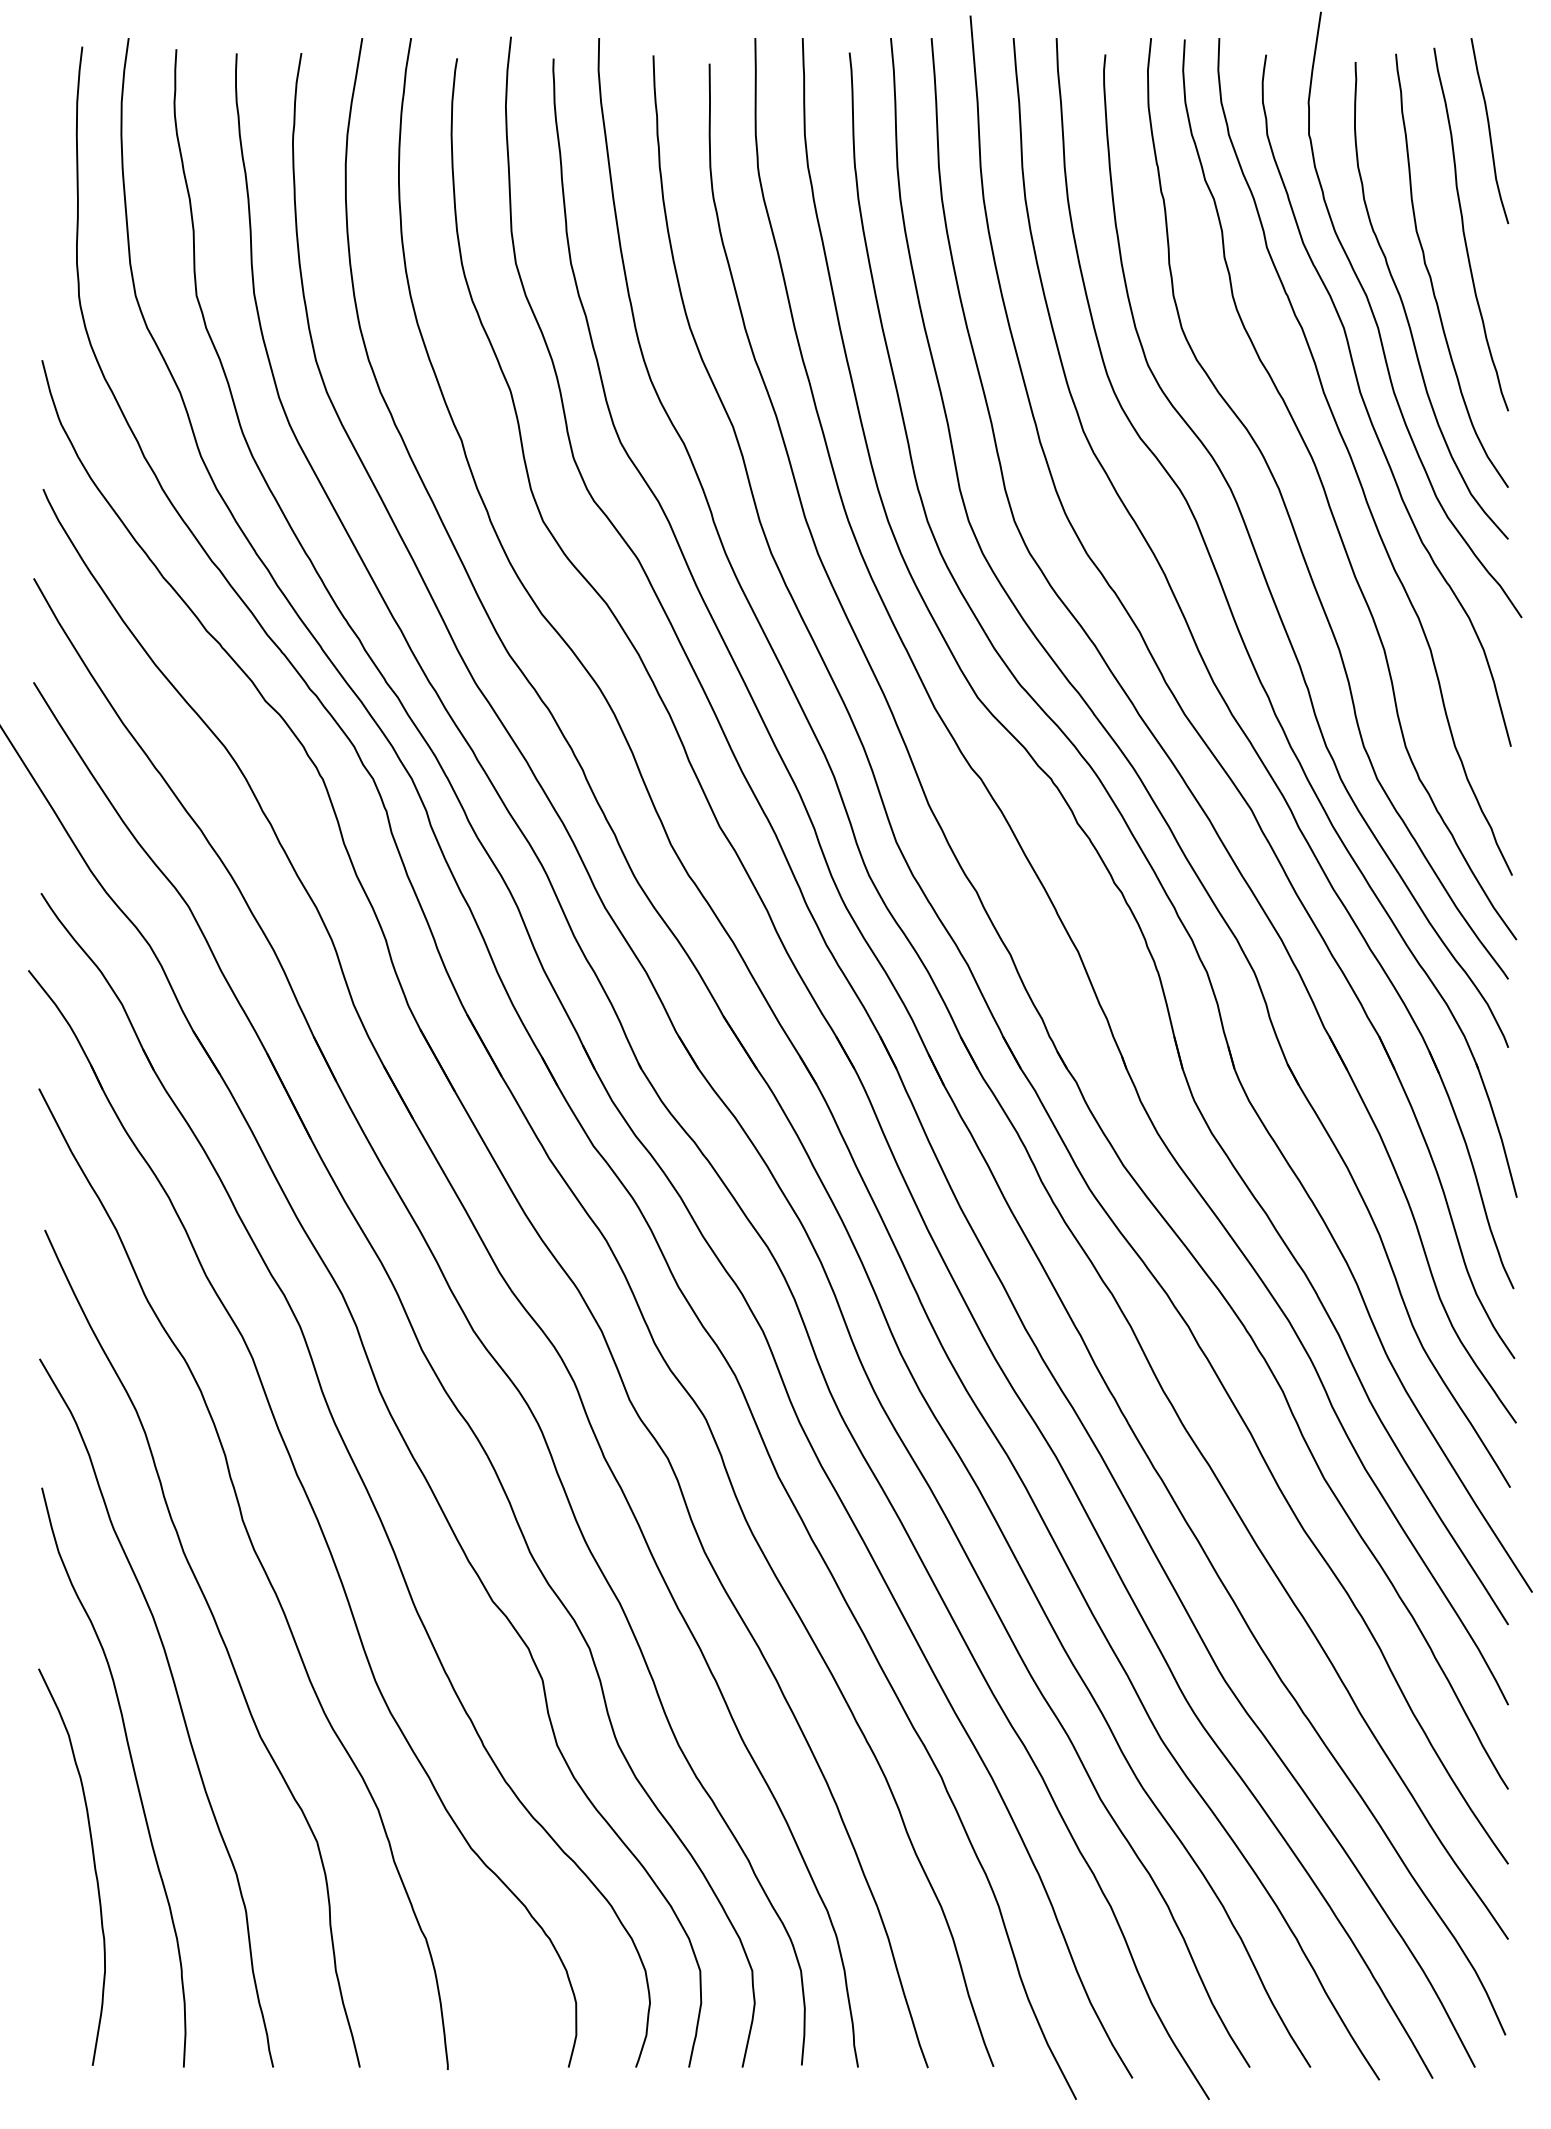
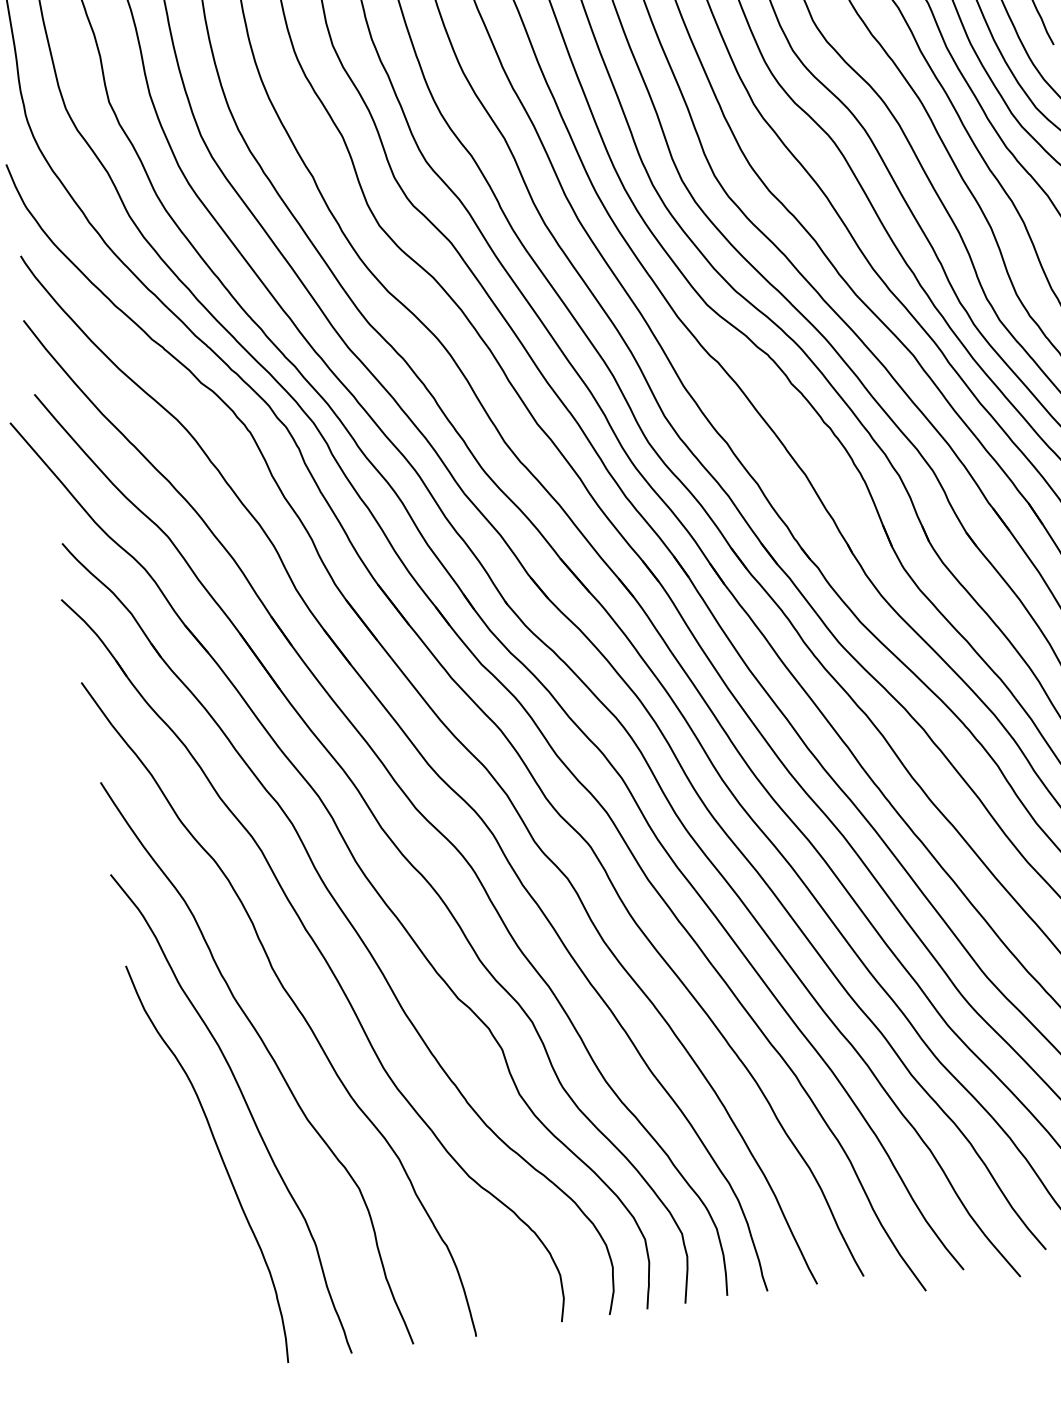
curve: (93, 1864) -> (202, 1228), removed

